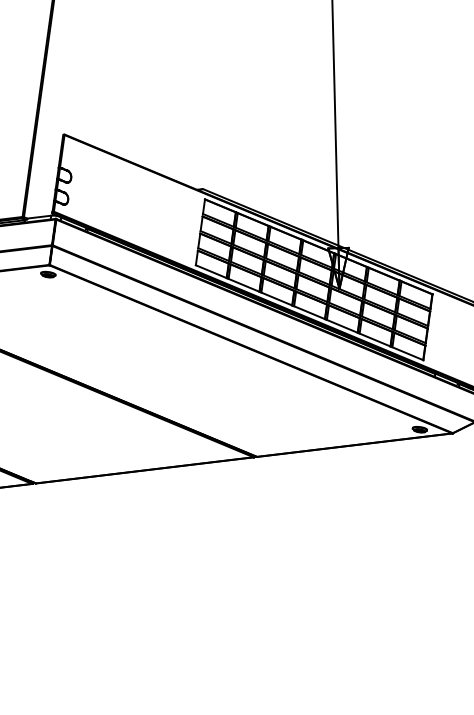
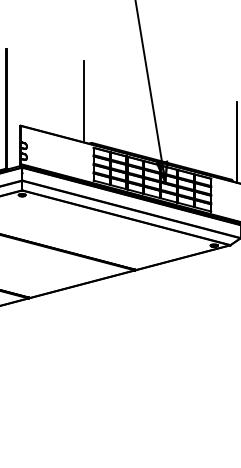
line: (197, 103) -> (83, 101), added

